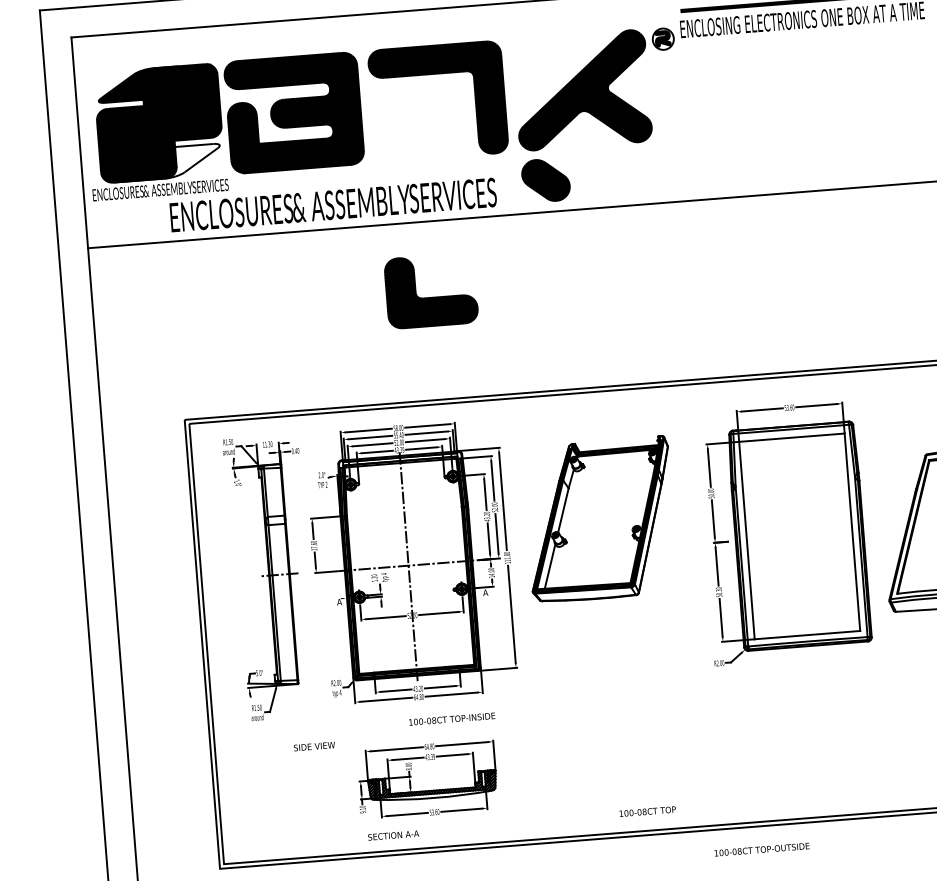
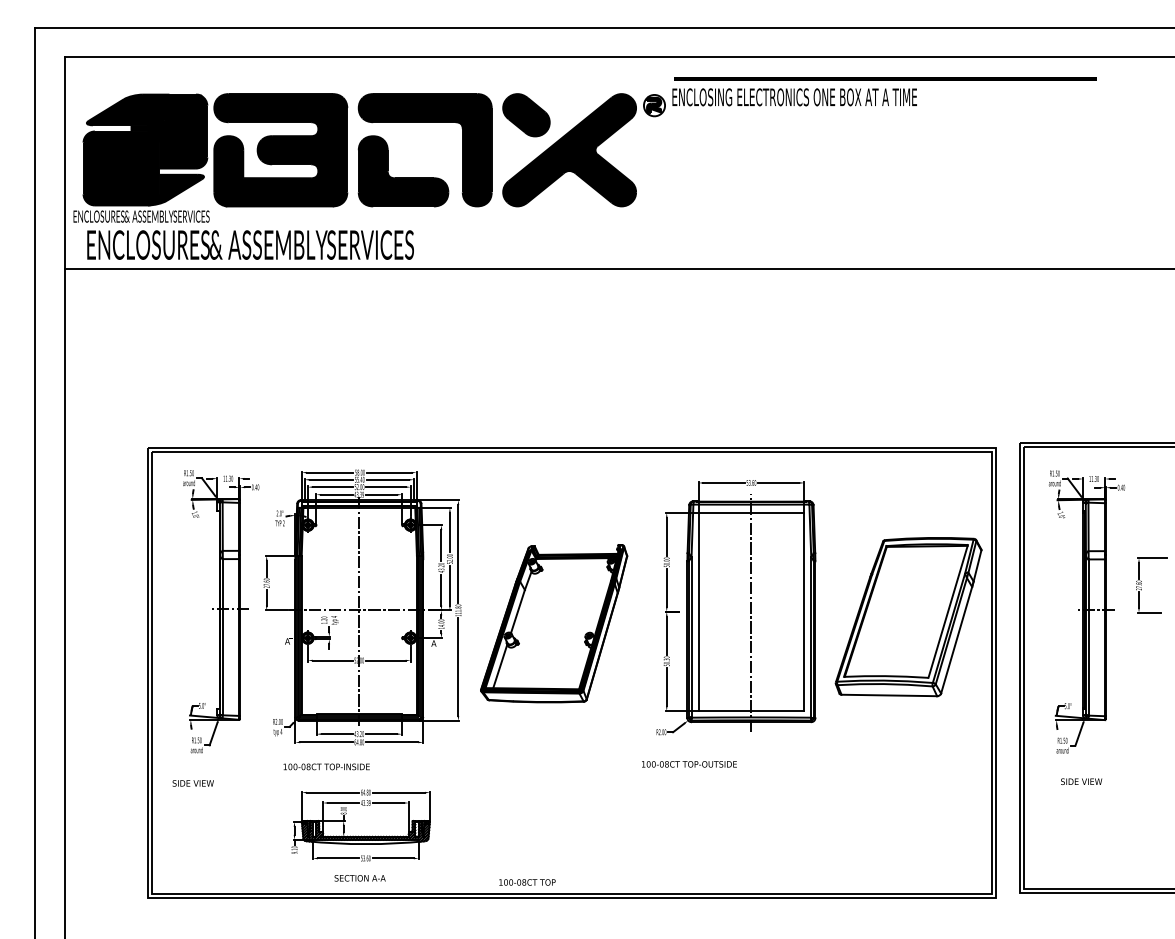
fill: (192, 160) -> (175, 189), added
part: (546, 180) -> (526, 115), moved
text: (333, 204) -> (250, 244), moved
part: (431, 291) -> (403, 171), moved
part: (600, 519) -> (554, 623), moved
line: (799, 536) -> (751, 612), added
text: (451, 718) -> (326, 766), moved
text: (313, 746) -> (192, 783), moved
text: (647, 811) -> (527, 882), moved
text: (392, 835) -> (359, 878), moved
text: (762, 849) -> (689, 764), moved

